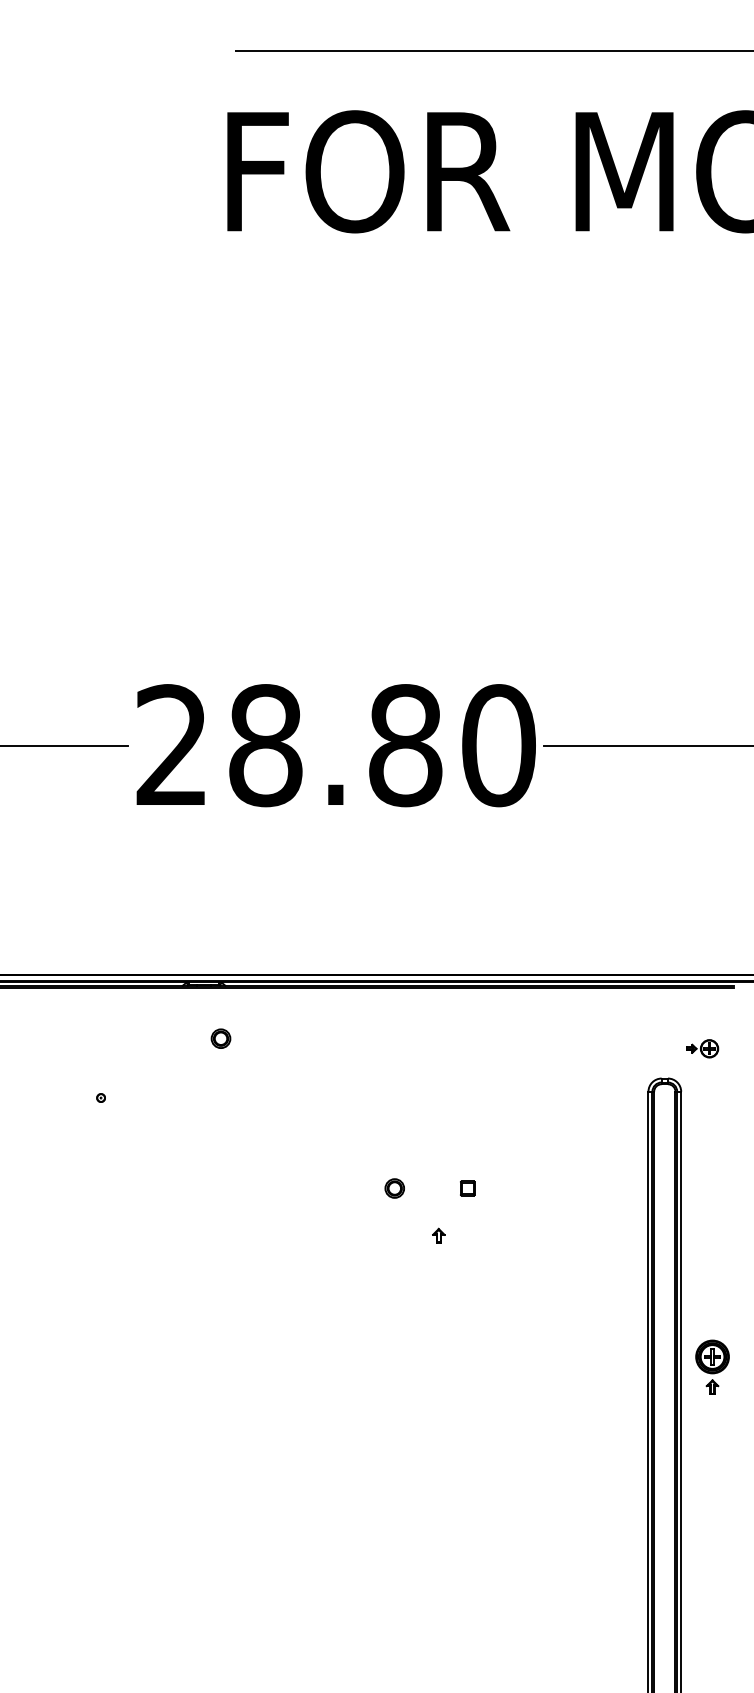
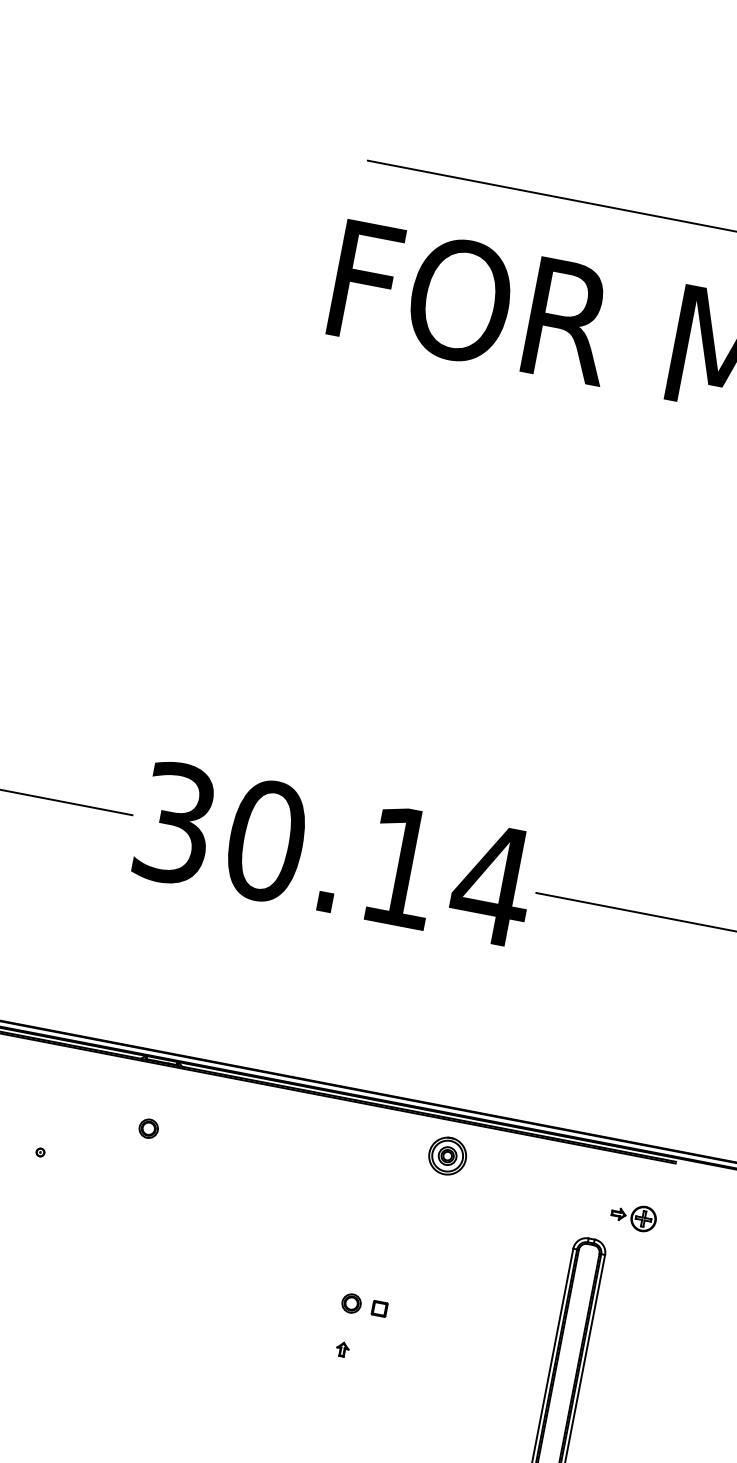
text: (336, 745) -> (335, 854), 28.80 -> 30.14
part: (505, 1023) -> (447, 1155), added
part: (220, 1038) -> (148, 1128), moved
part: (702, 1048) -> (633, 1216), size x1.43
part: (394, 1188) -> (351, 1303), moved

